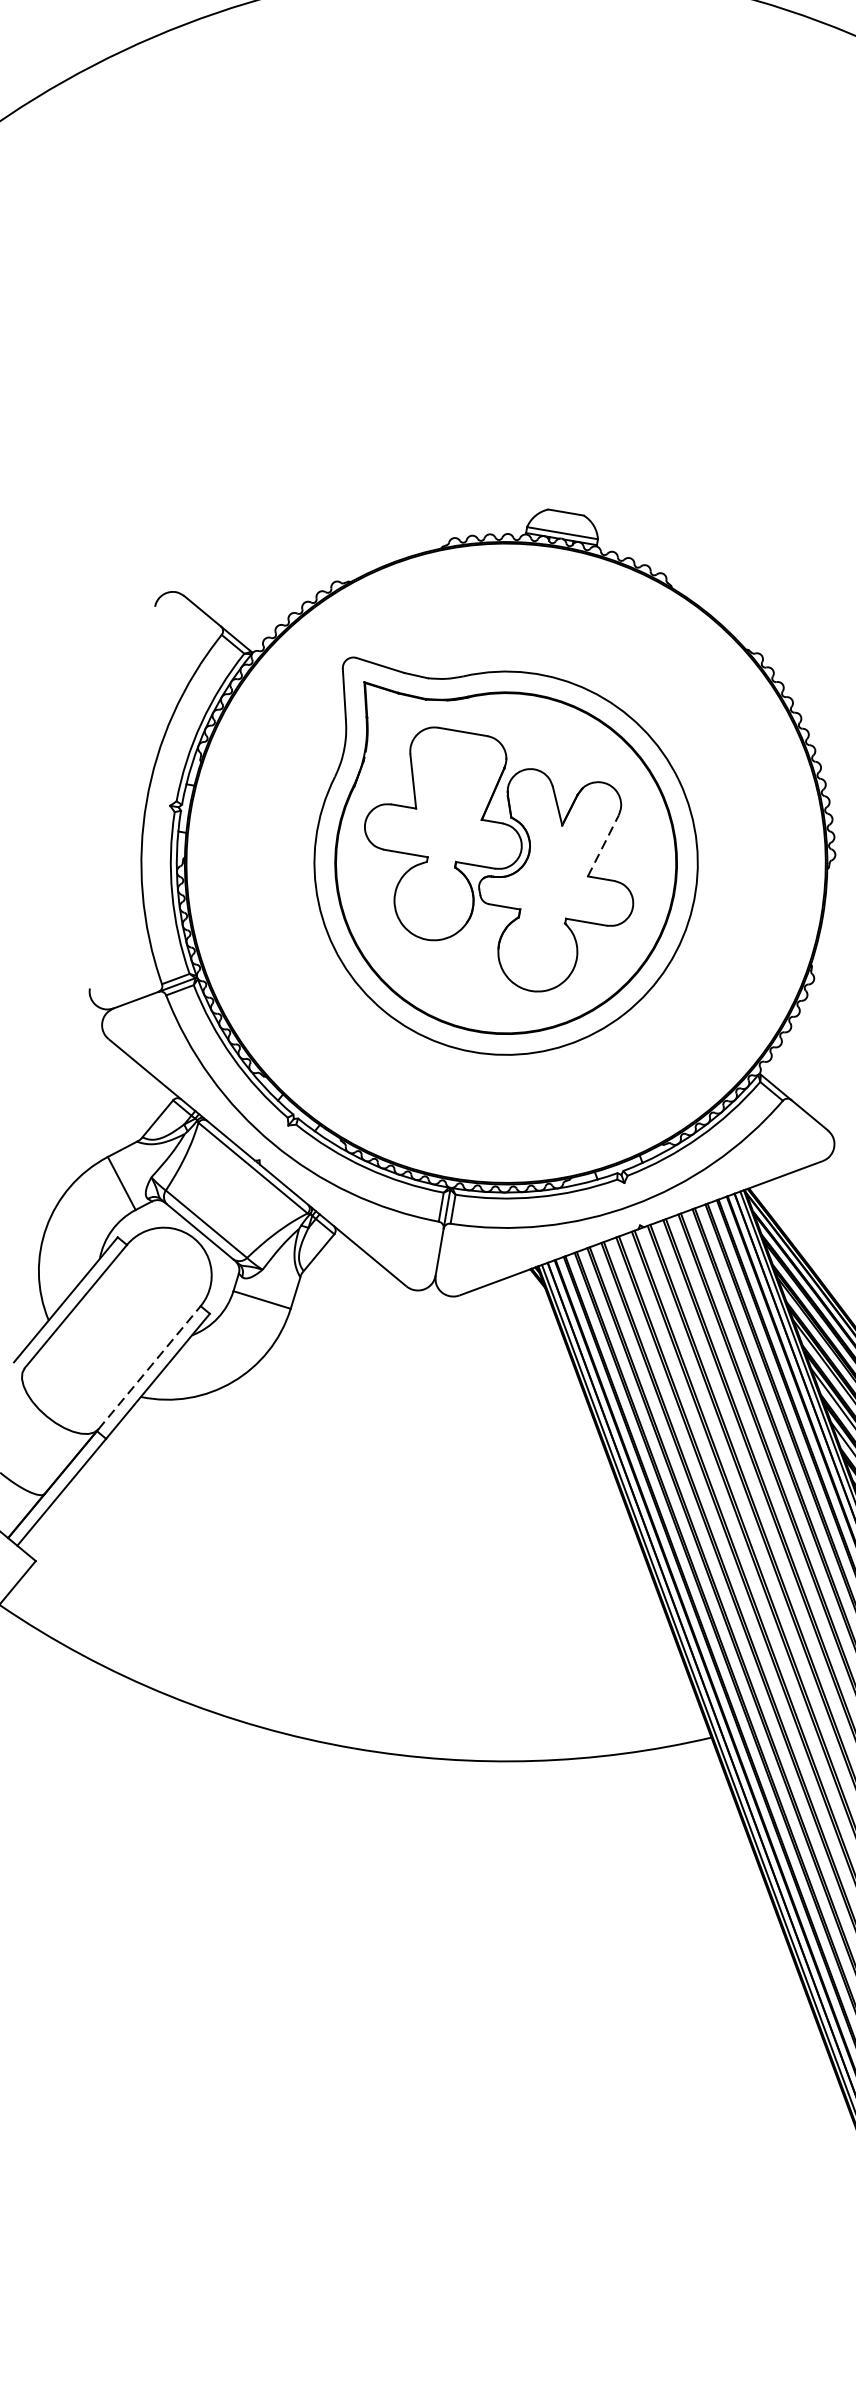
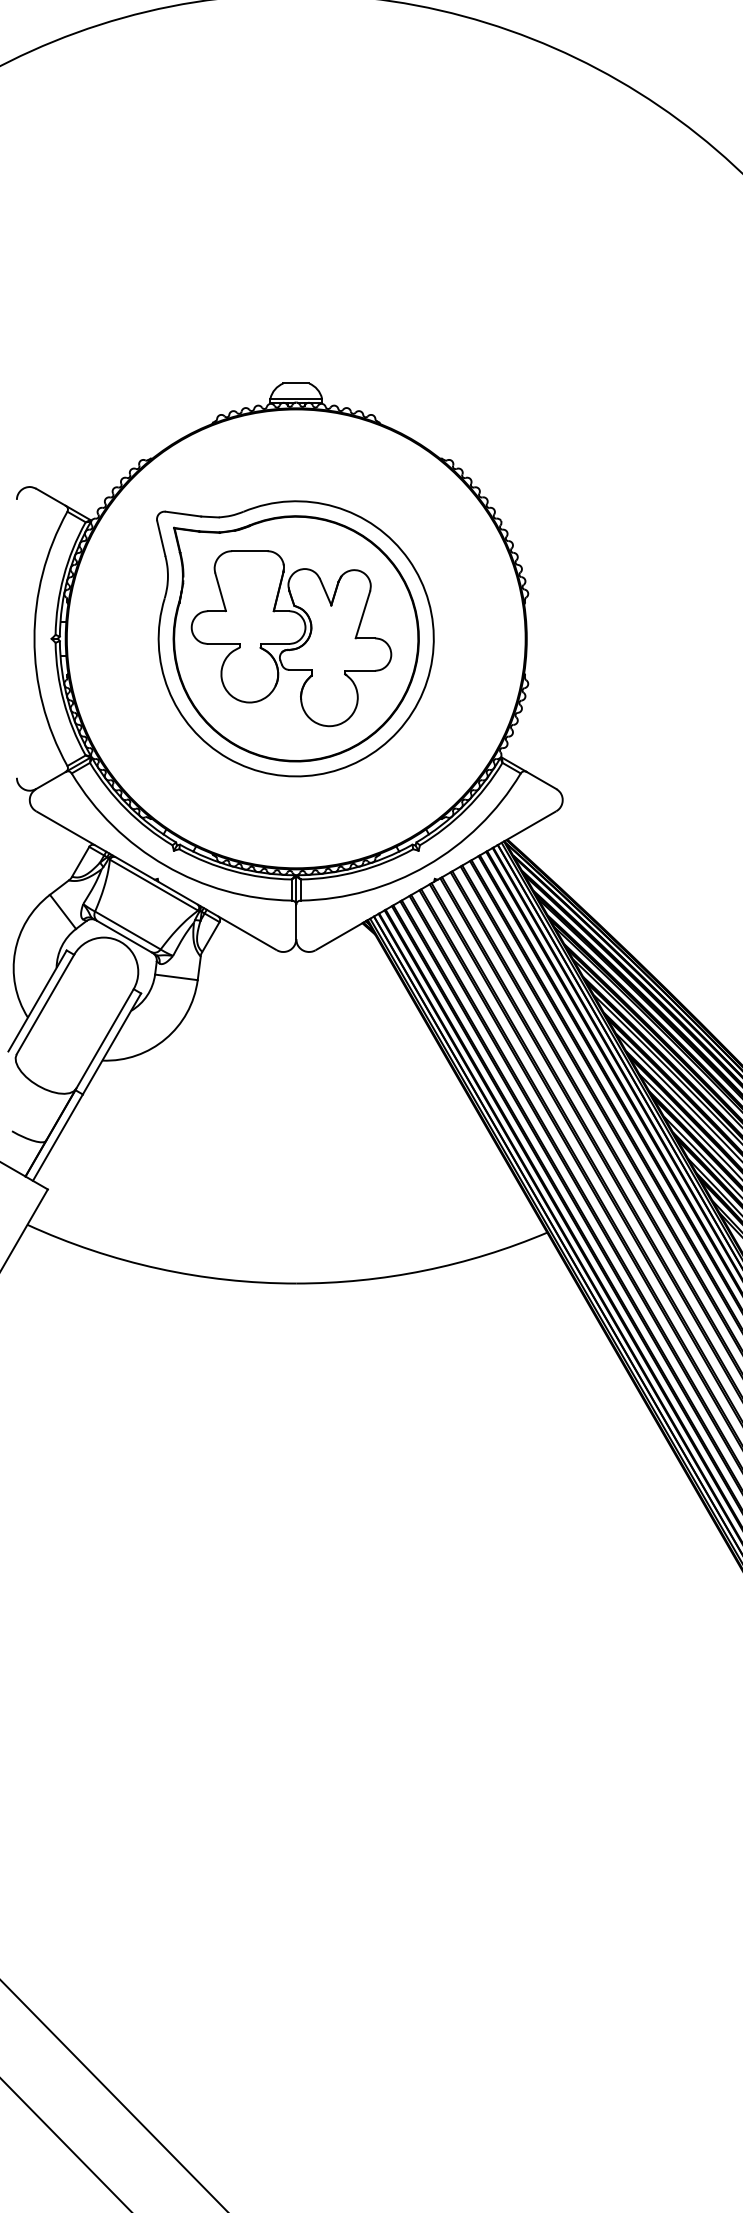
line: (602, 845) -> (362, 614), dashed -> solid
line: (150, 1367) -> (105, 1038), dashed -> solid

